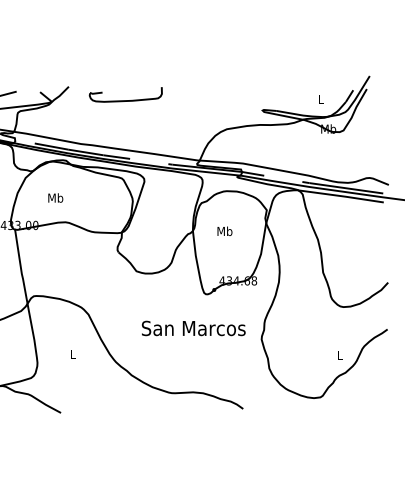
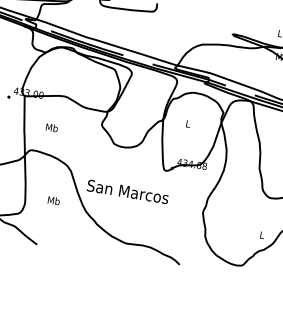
text: (55, 197) -> (51, 127), moved
text: (224, 230) -> (187, 123), Mb -> L
text: (193, 328) -> (127, 191), moved
text: (72, 354) -> (53, 200), L -> Mb

